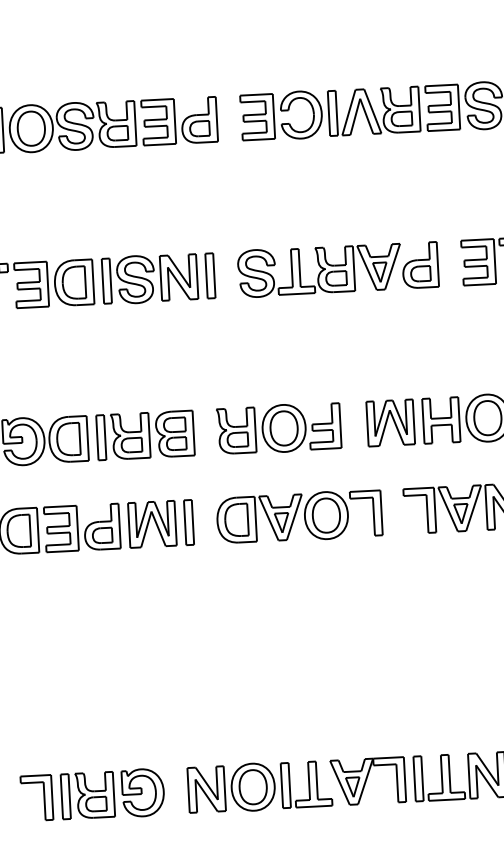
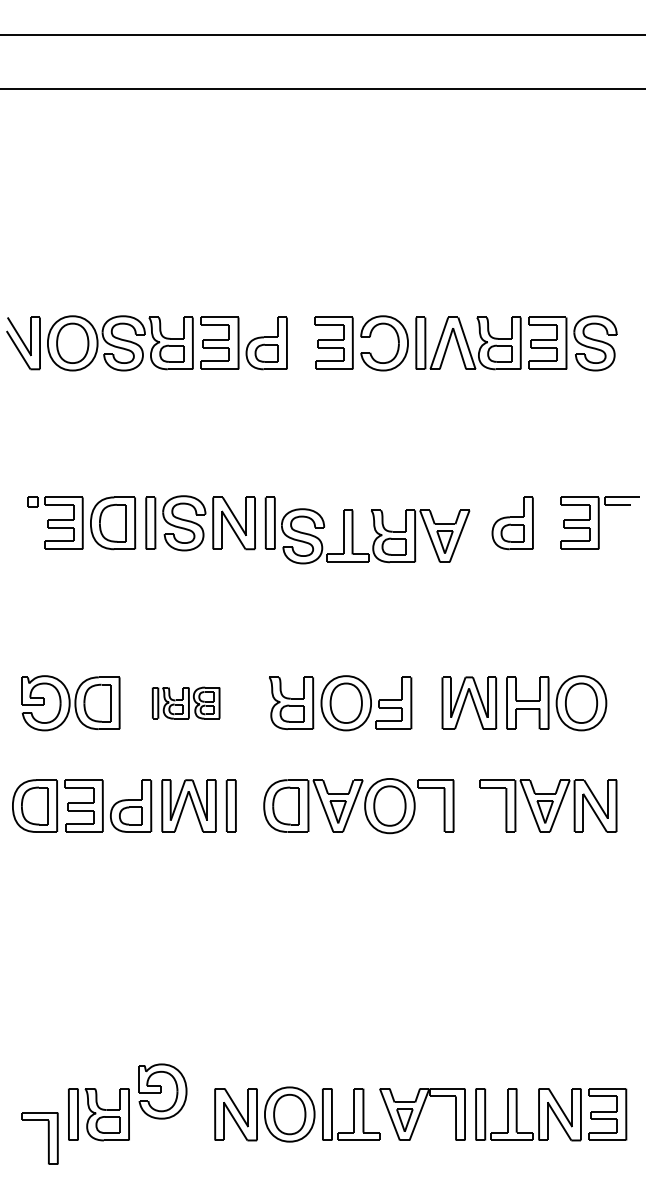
part: (319, 270) -> (375, 536), moved
part: (144, 434) -> (185, 702), size x0.6
part: (142, 792) -> (162, 1091), moved
part: (43, 797) -> (47, 1138), moved

